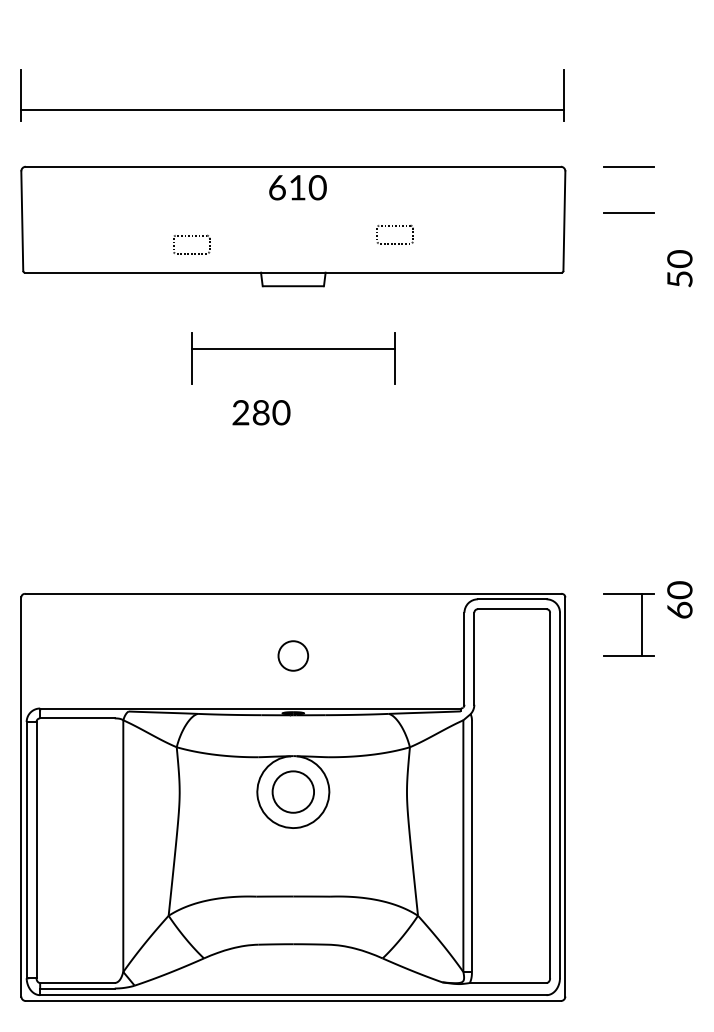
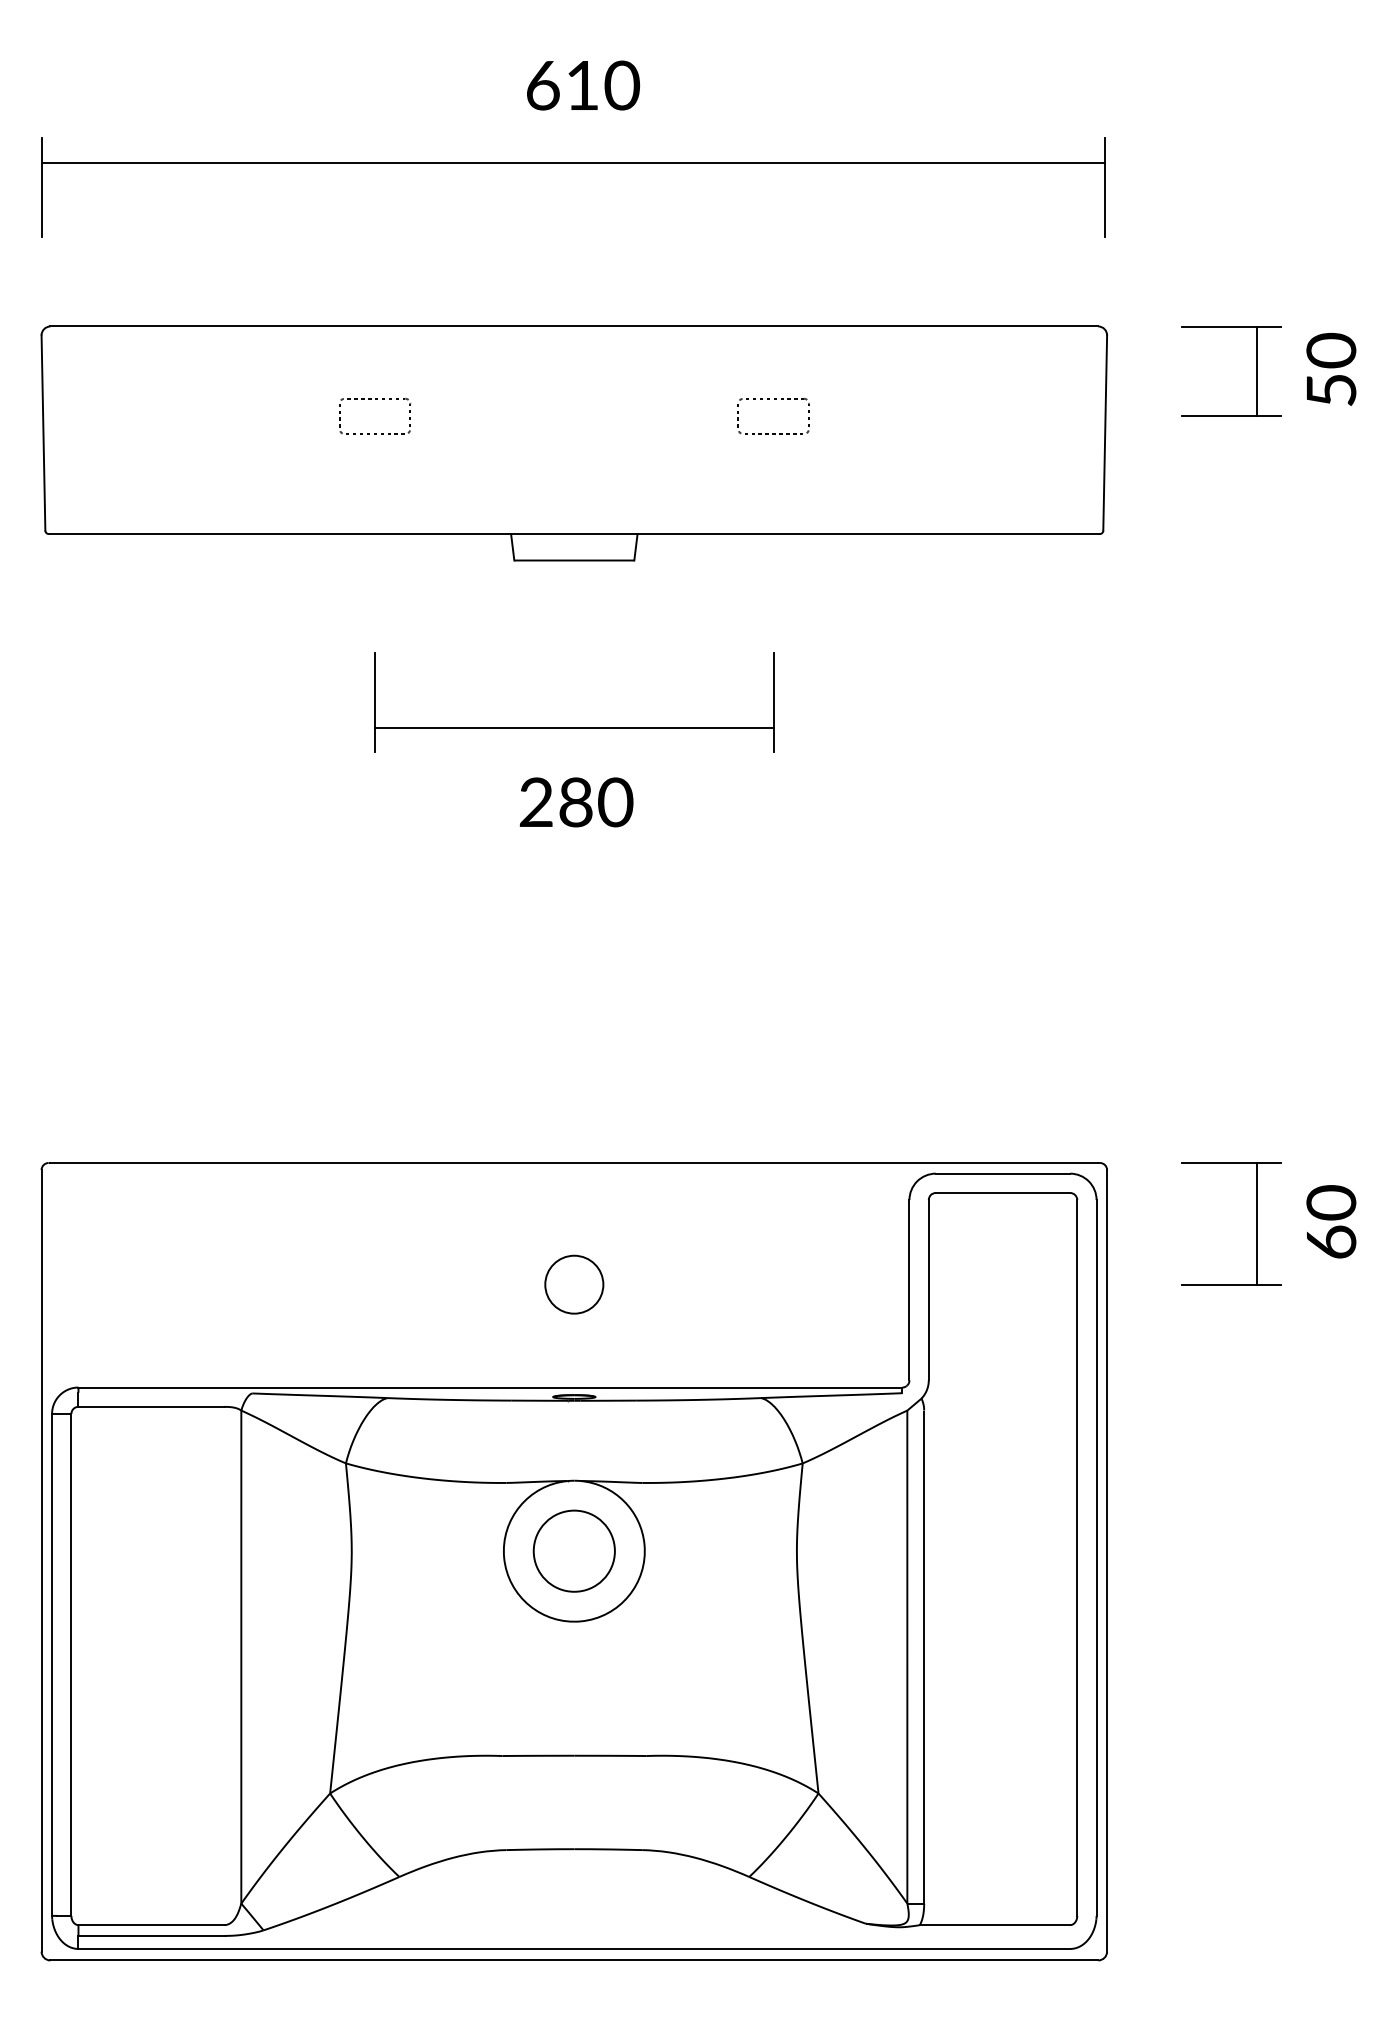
line: (292, 110) -> (572, 163), moved
text: (297, 187) -> (582, 85), moved
line: (641, 189) -> (1256, 371), added
part: (395, 226) -> (774, 400), moved
part: (192, 236) -> (376, 400), moved
text: (679, 268) -> (1330, 369), moved
line: (293, 348) -> (574, 727), moved
text: (261, 412) -> (576, 801), moved
text: (679, 599) -> (1330, 1221), moved

